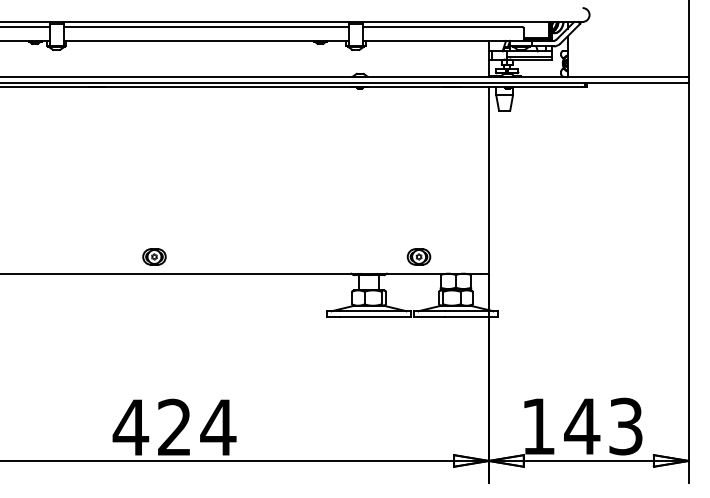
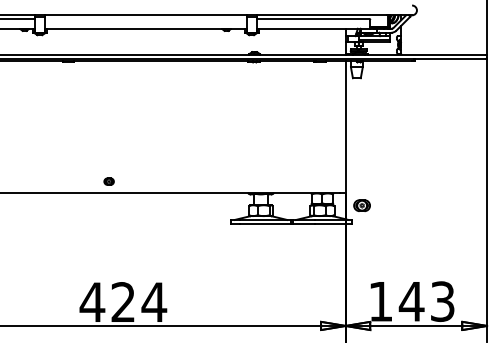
line: (206, 26) -> (145, 18), removed
part: (154, 256) -> (109, 181), size x0.6
part: (418, 256) -> (361, 205), moved

